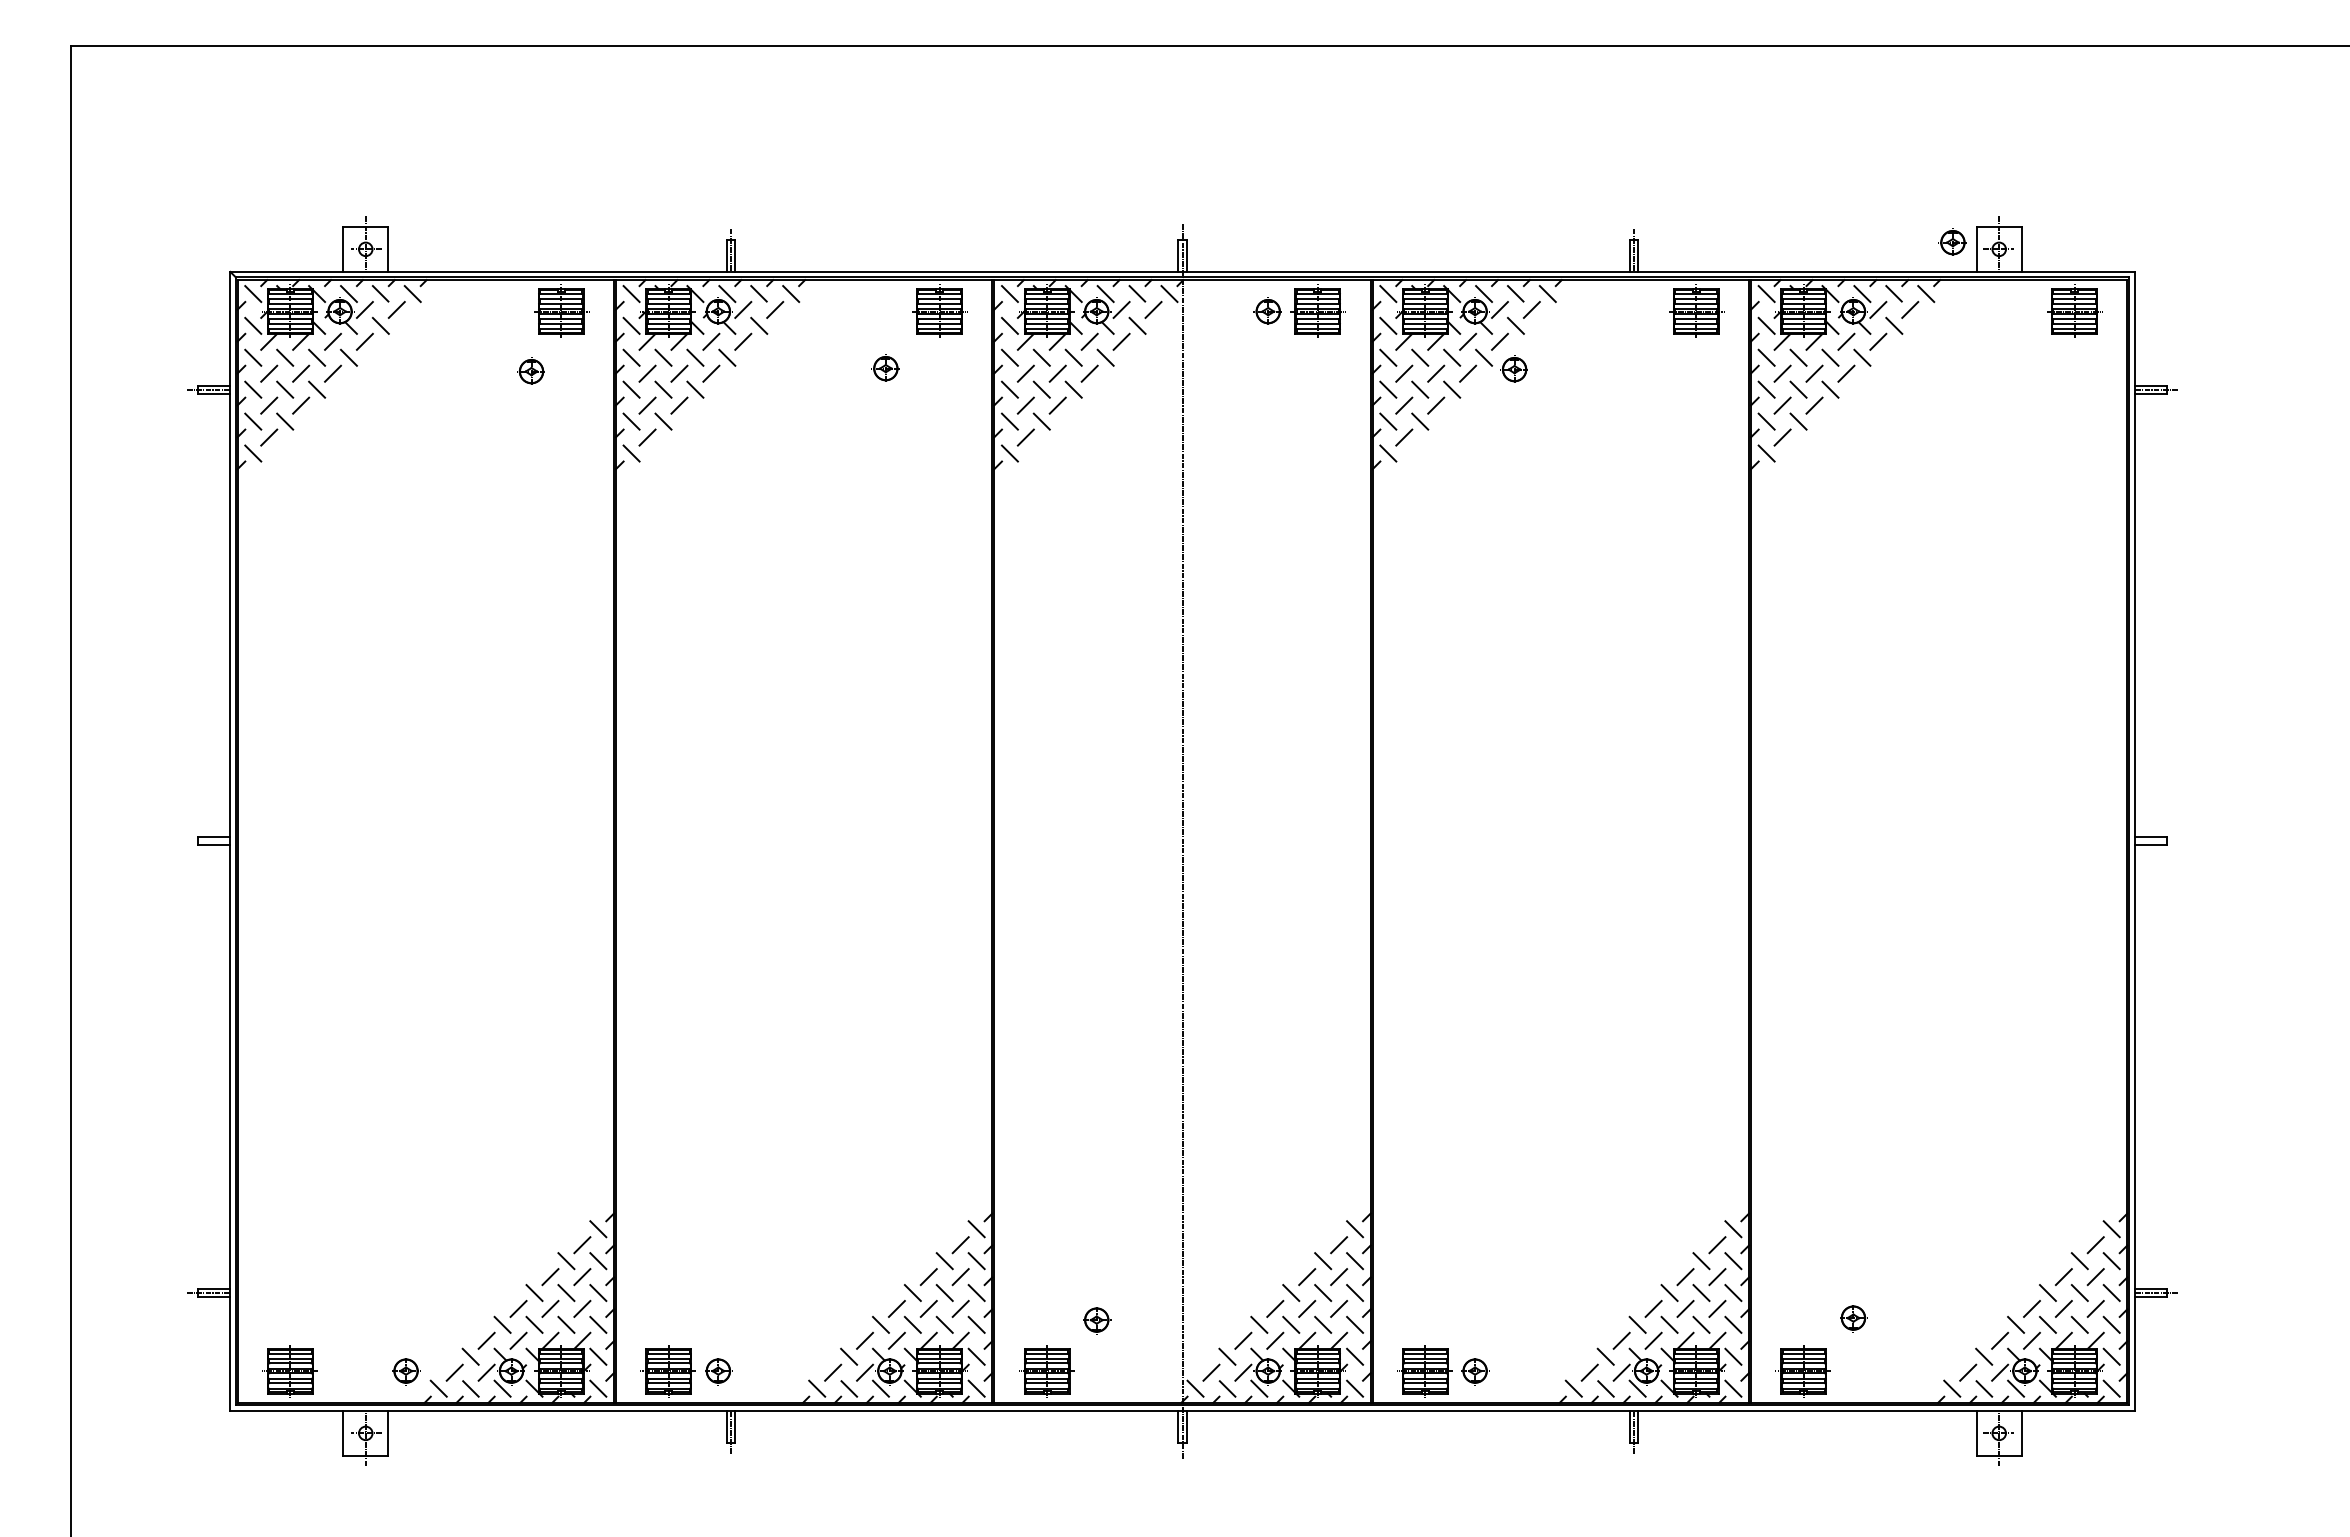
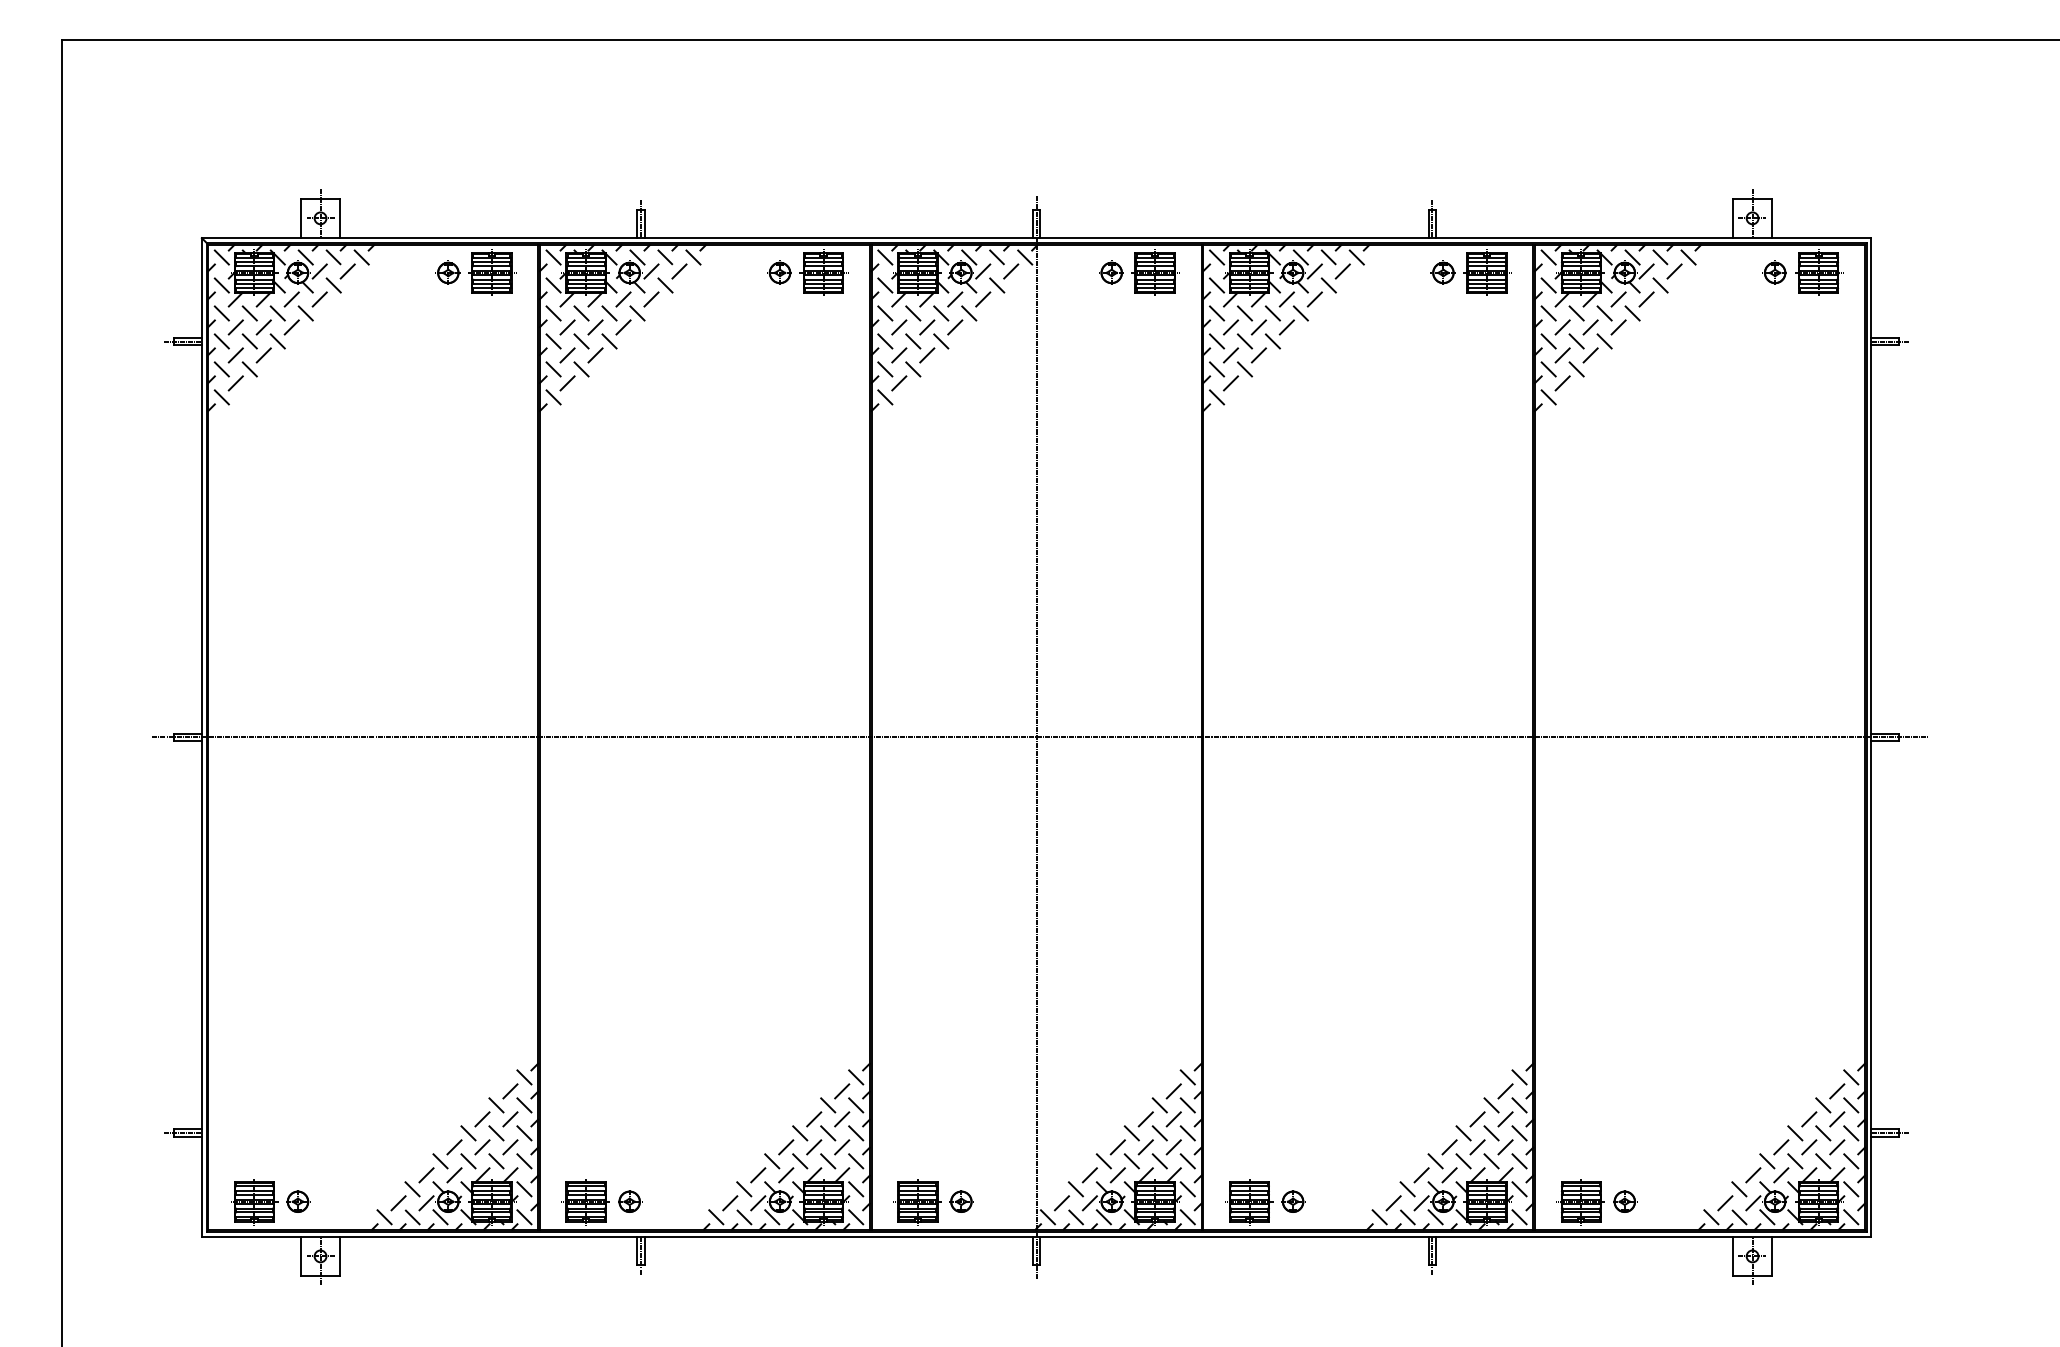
part: (1952, 241) -> (1774, 271), moved
part: (885, 367) -> (779, 271), moved
part: (1513, 368) -> (1442, 271), moved
part: (530, 370) -> (447, 271), moved
line: (1187, 841) -> (1040, 737), added
part: (1853, 1318) -> (1624, 1202), moved
part: (1097, 1320) -> (962, 1202), moved
part: (406, 1371) -> (298, 1202), moved

